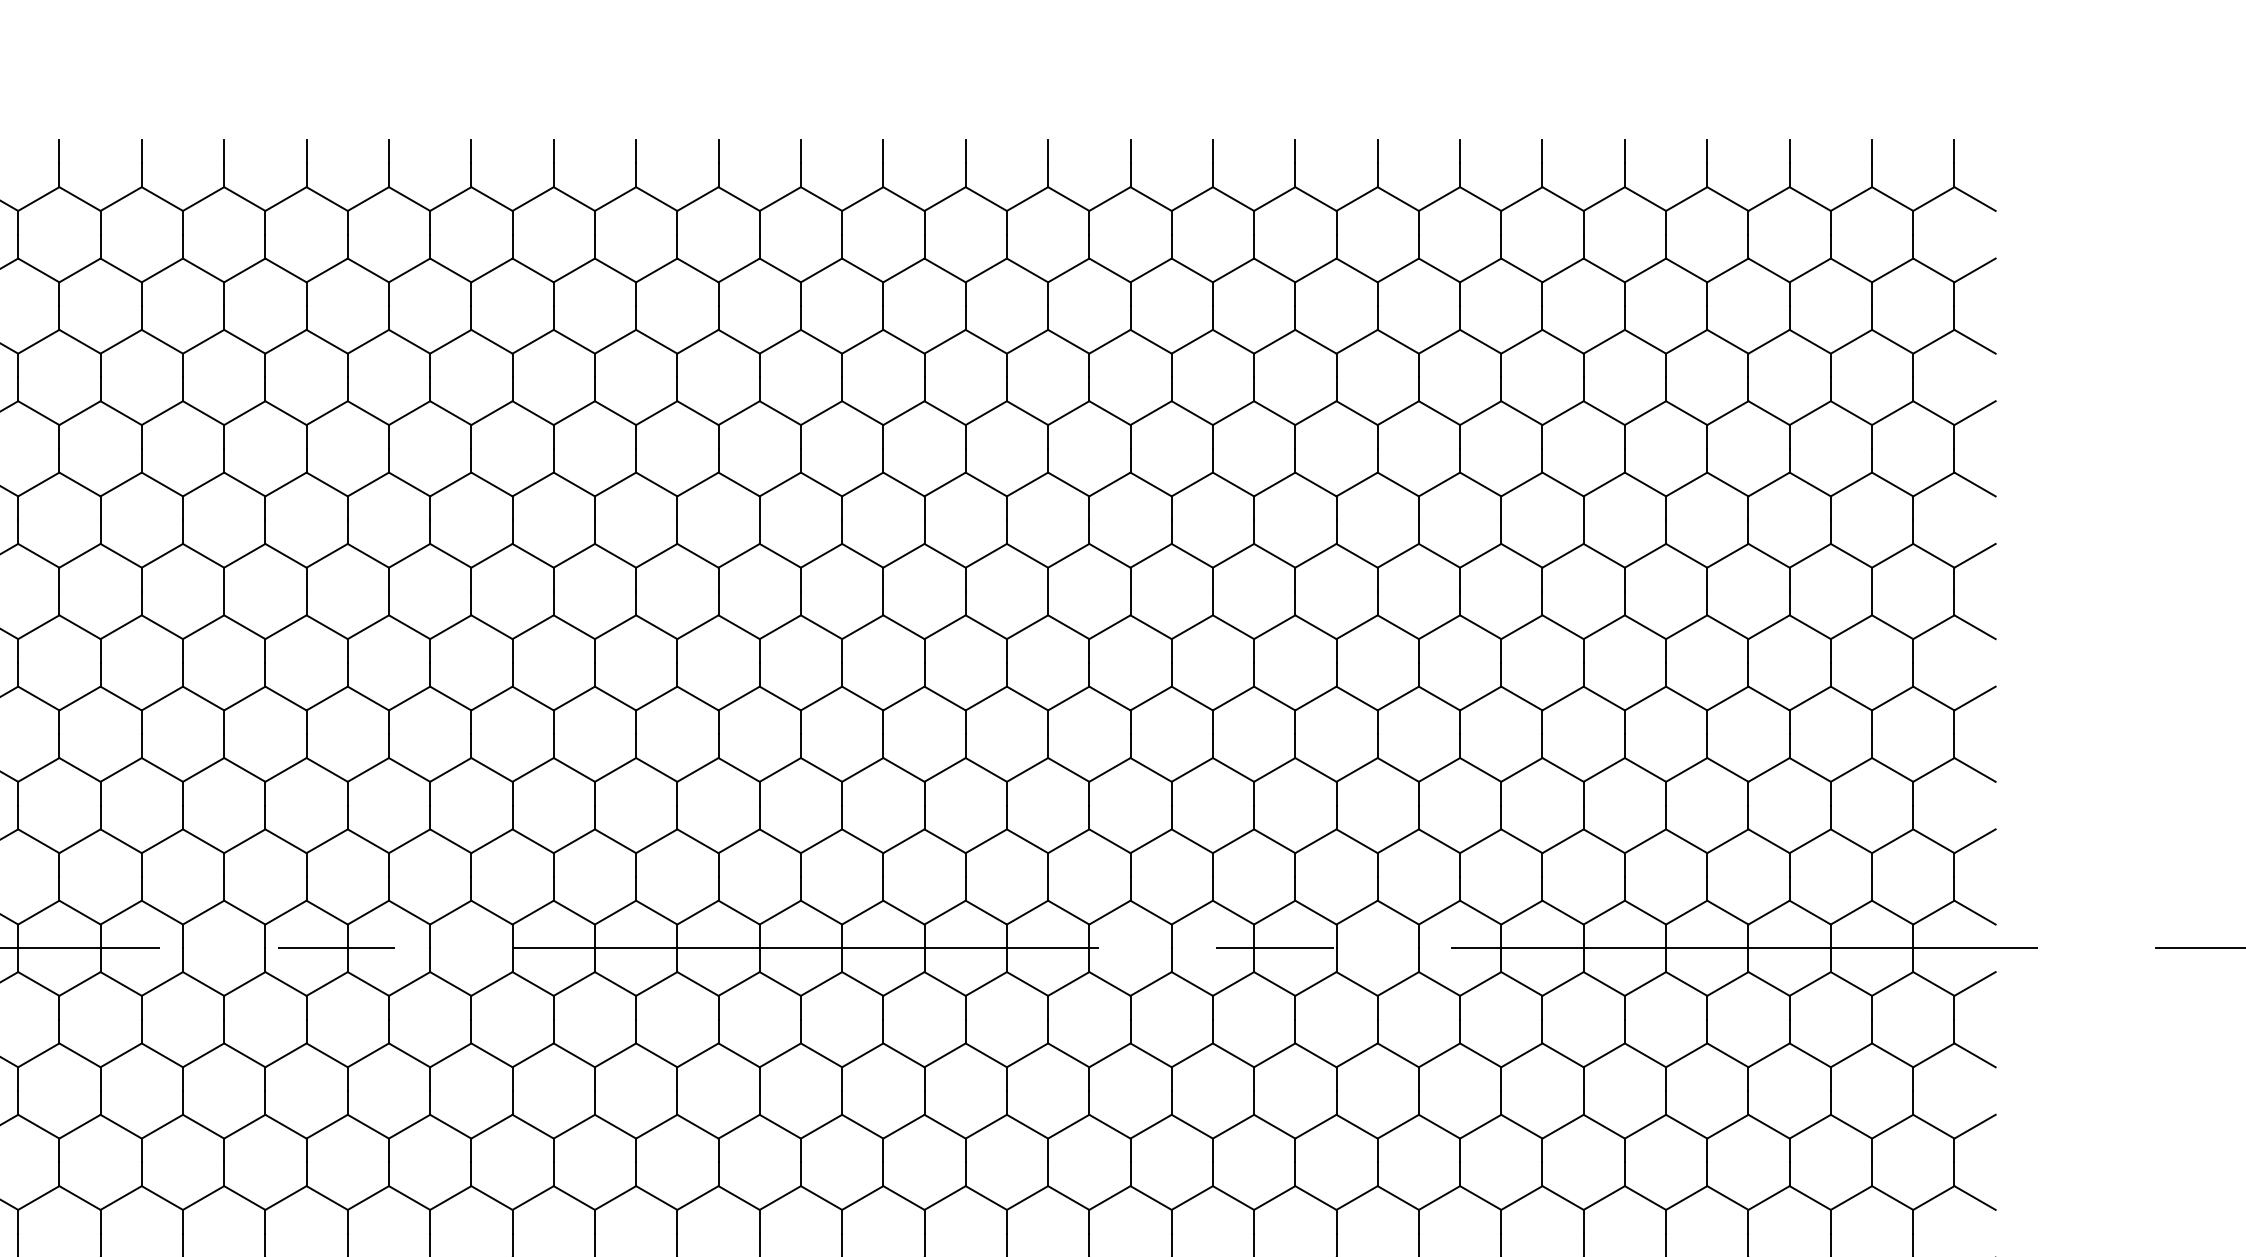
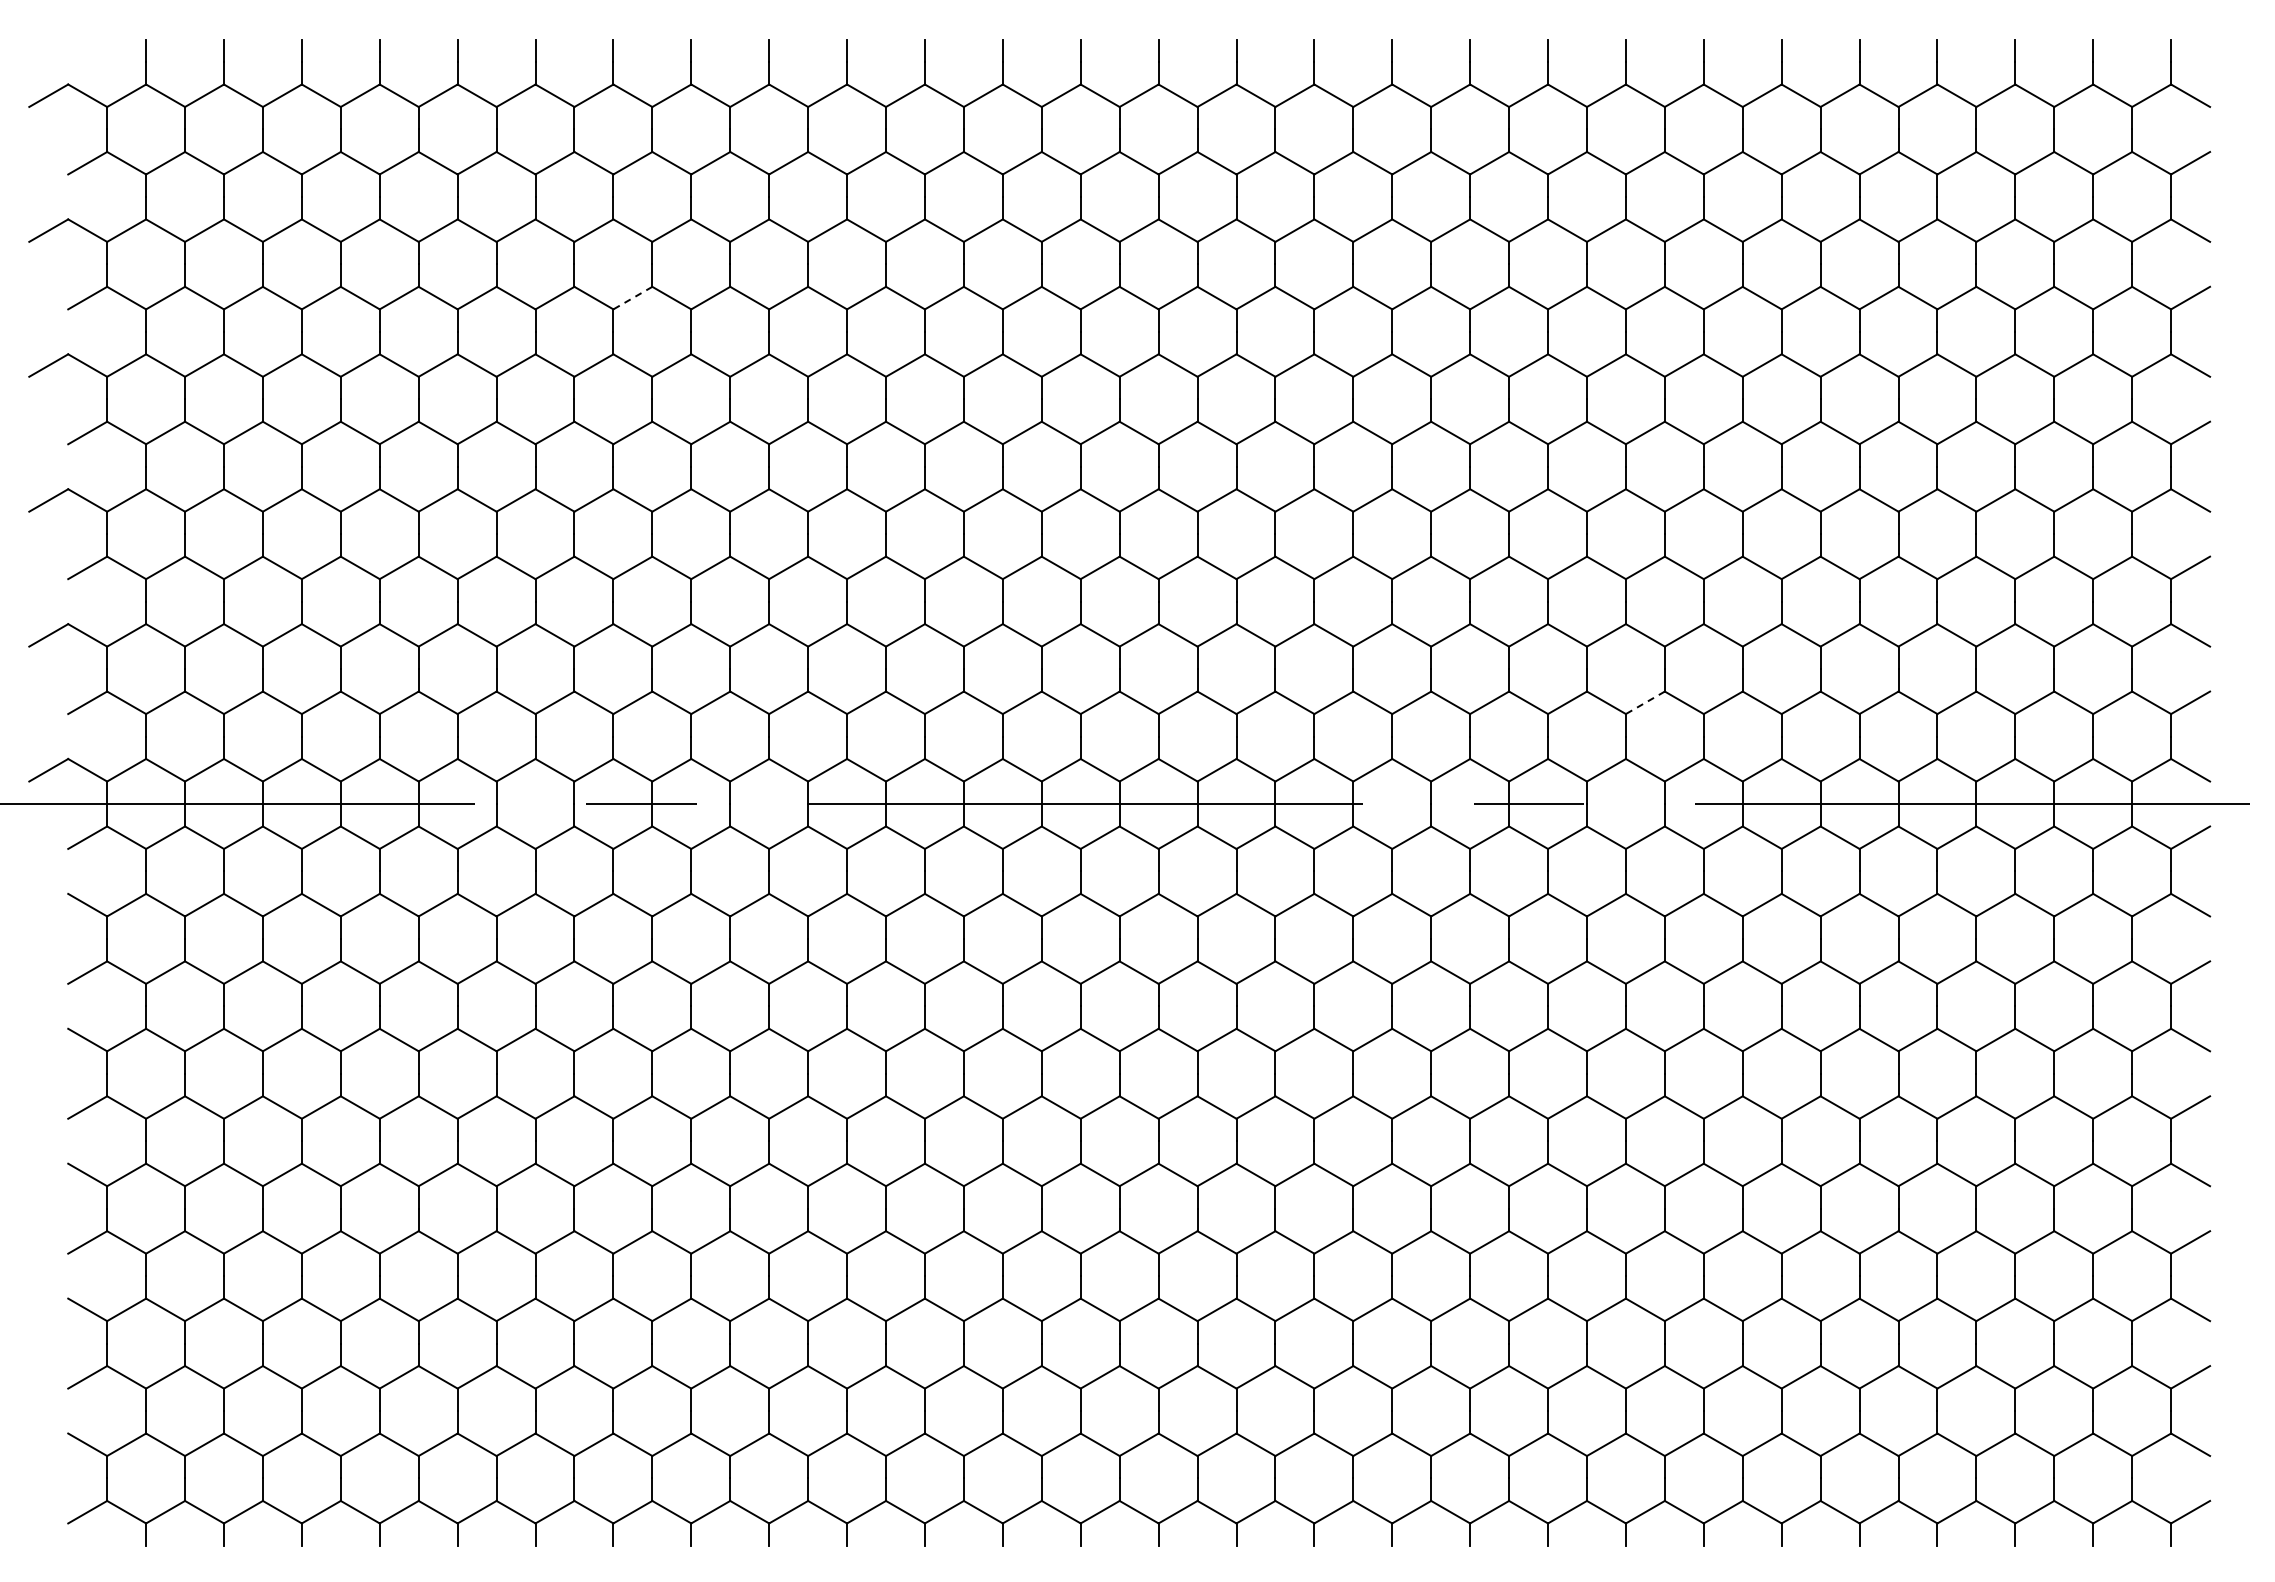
line: (326, 413) -> (632, 298), solid -> dashed
line: (1397, 841) -> (1644, 703), solid -> dashed

